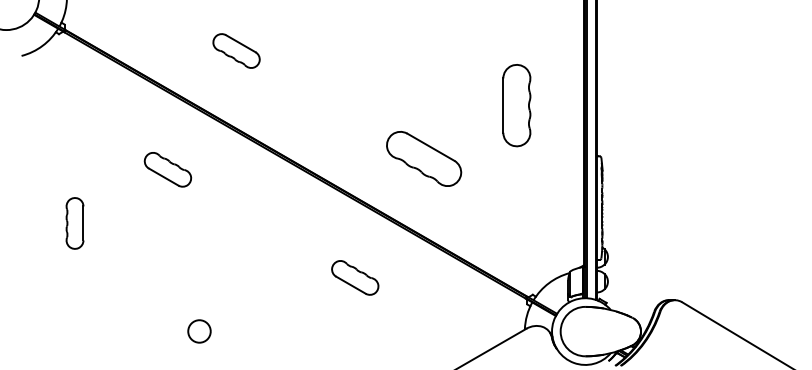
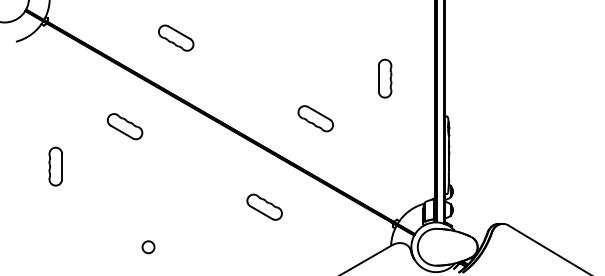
part: (516, 105) -> (384, 78), size x0.62
part: (423, 158) -> (315, 118), size x0.62
circle: (199, 331) -> (148, 247), size x0.71

